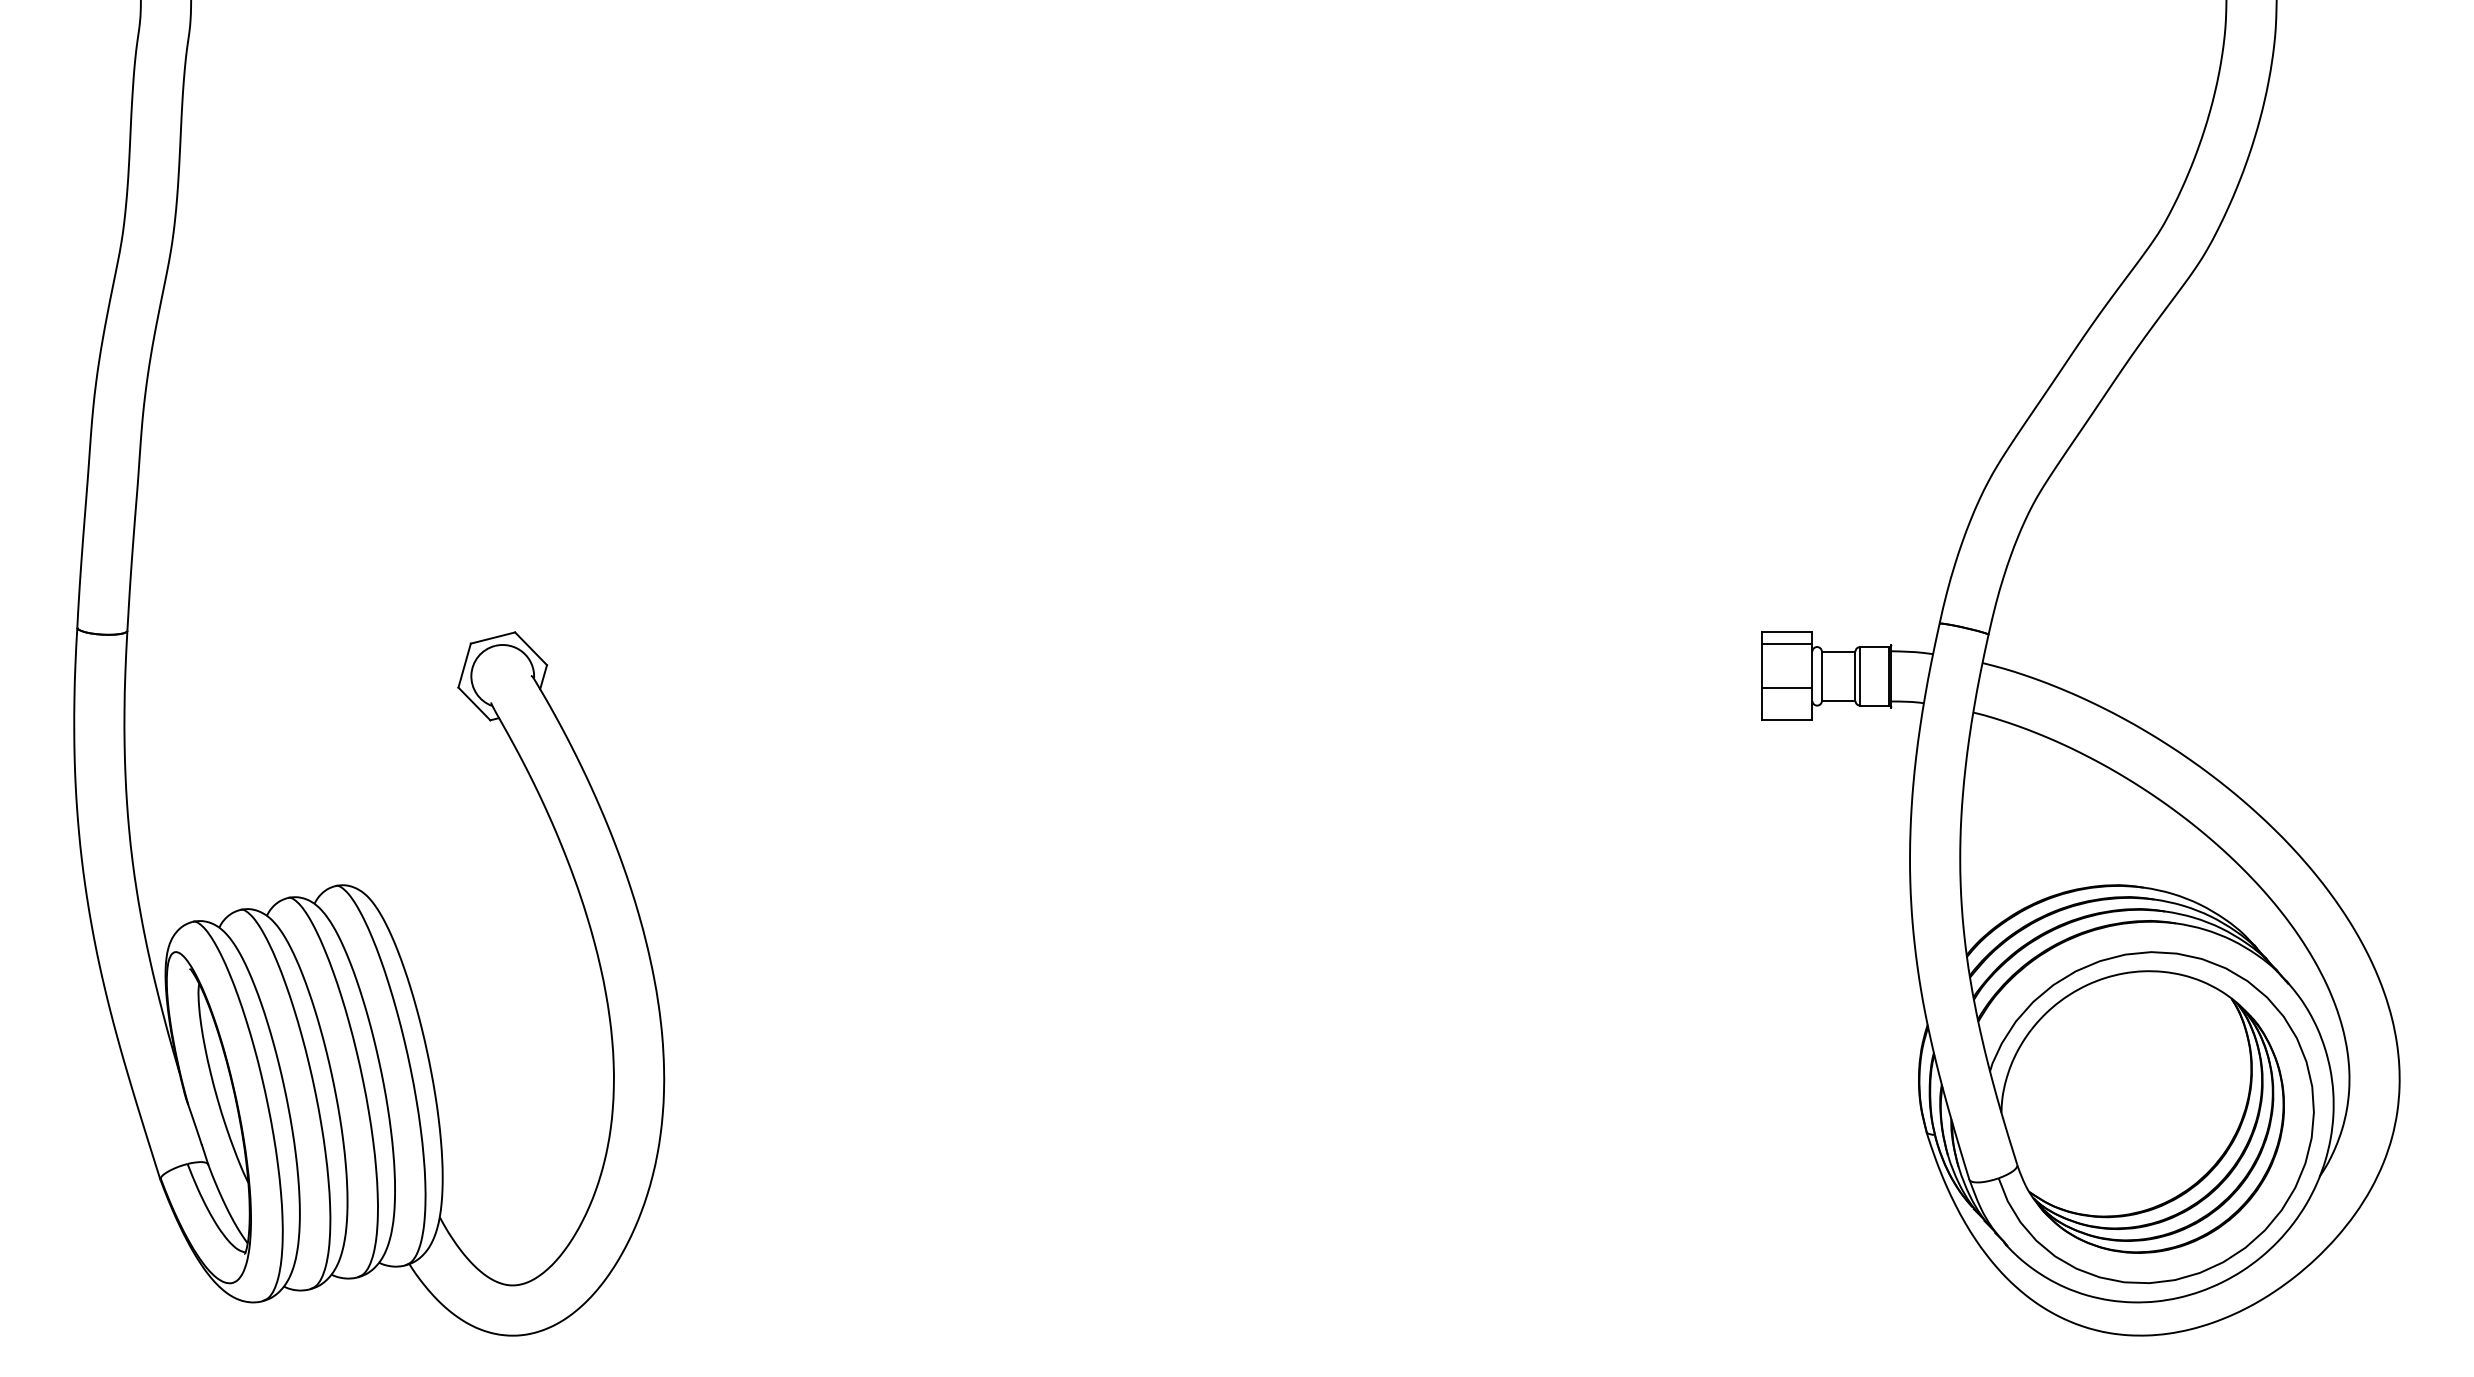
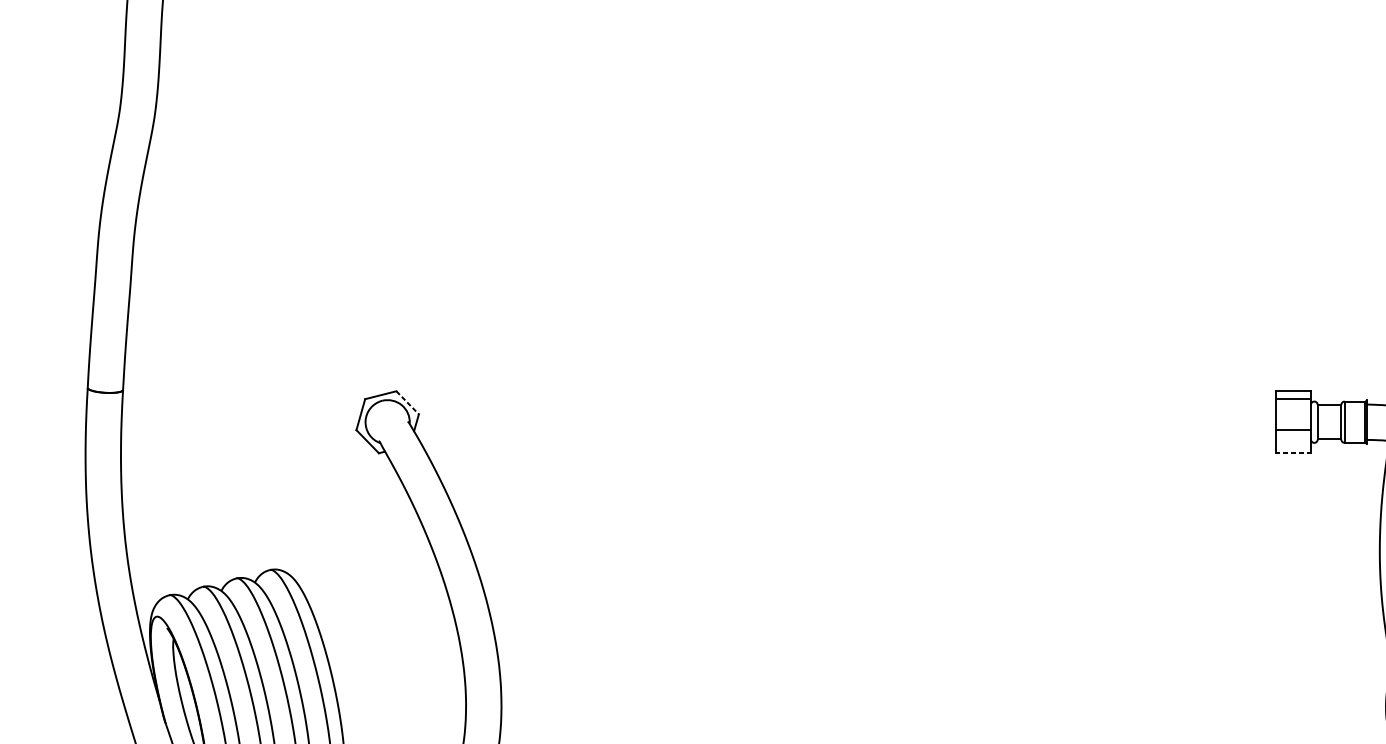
line: (531, 648) -> (407, 402), solid -> dashed
line: (1787, 720) -> (1293, 453), solid -> dashed

